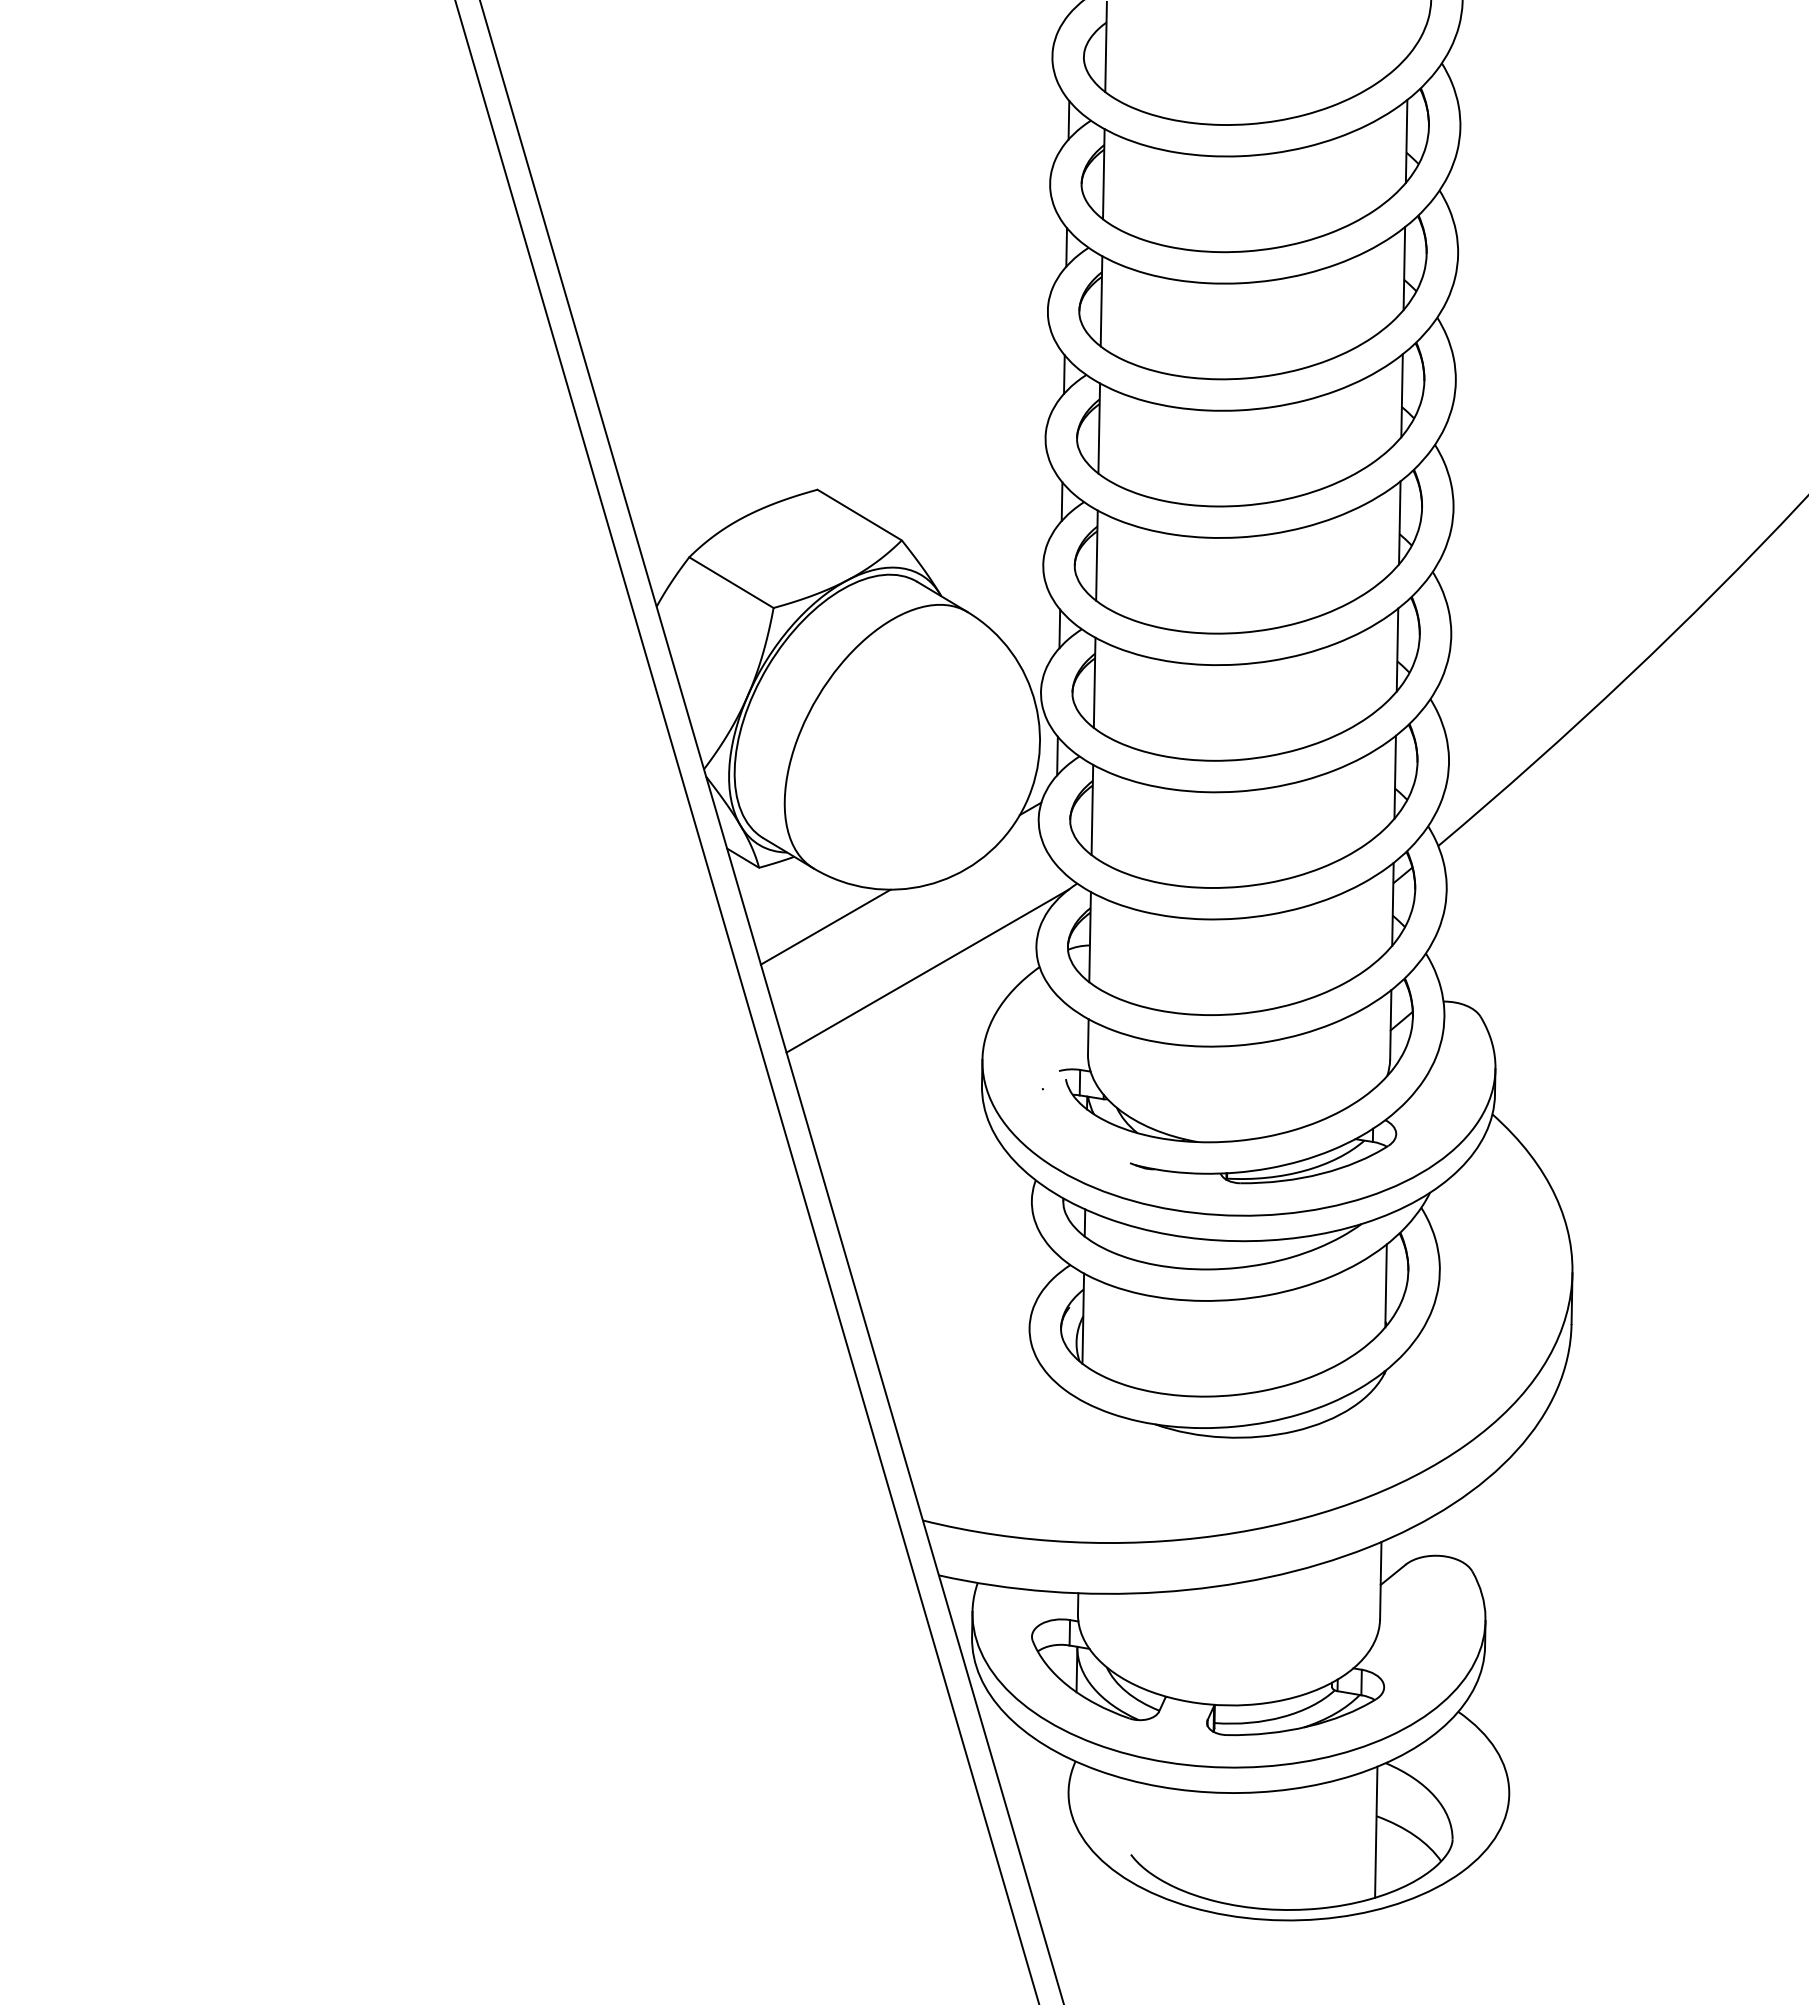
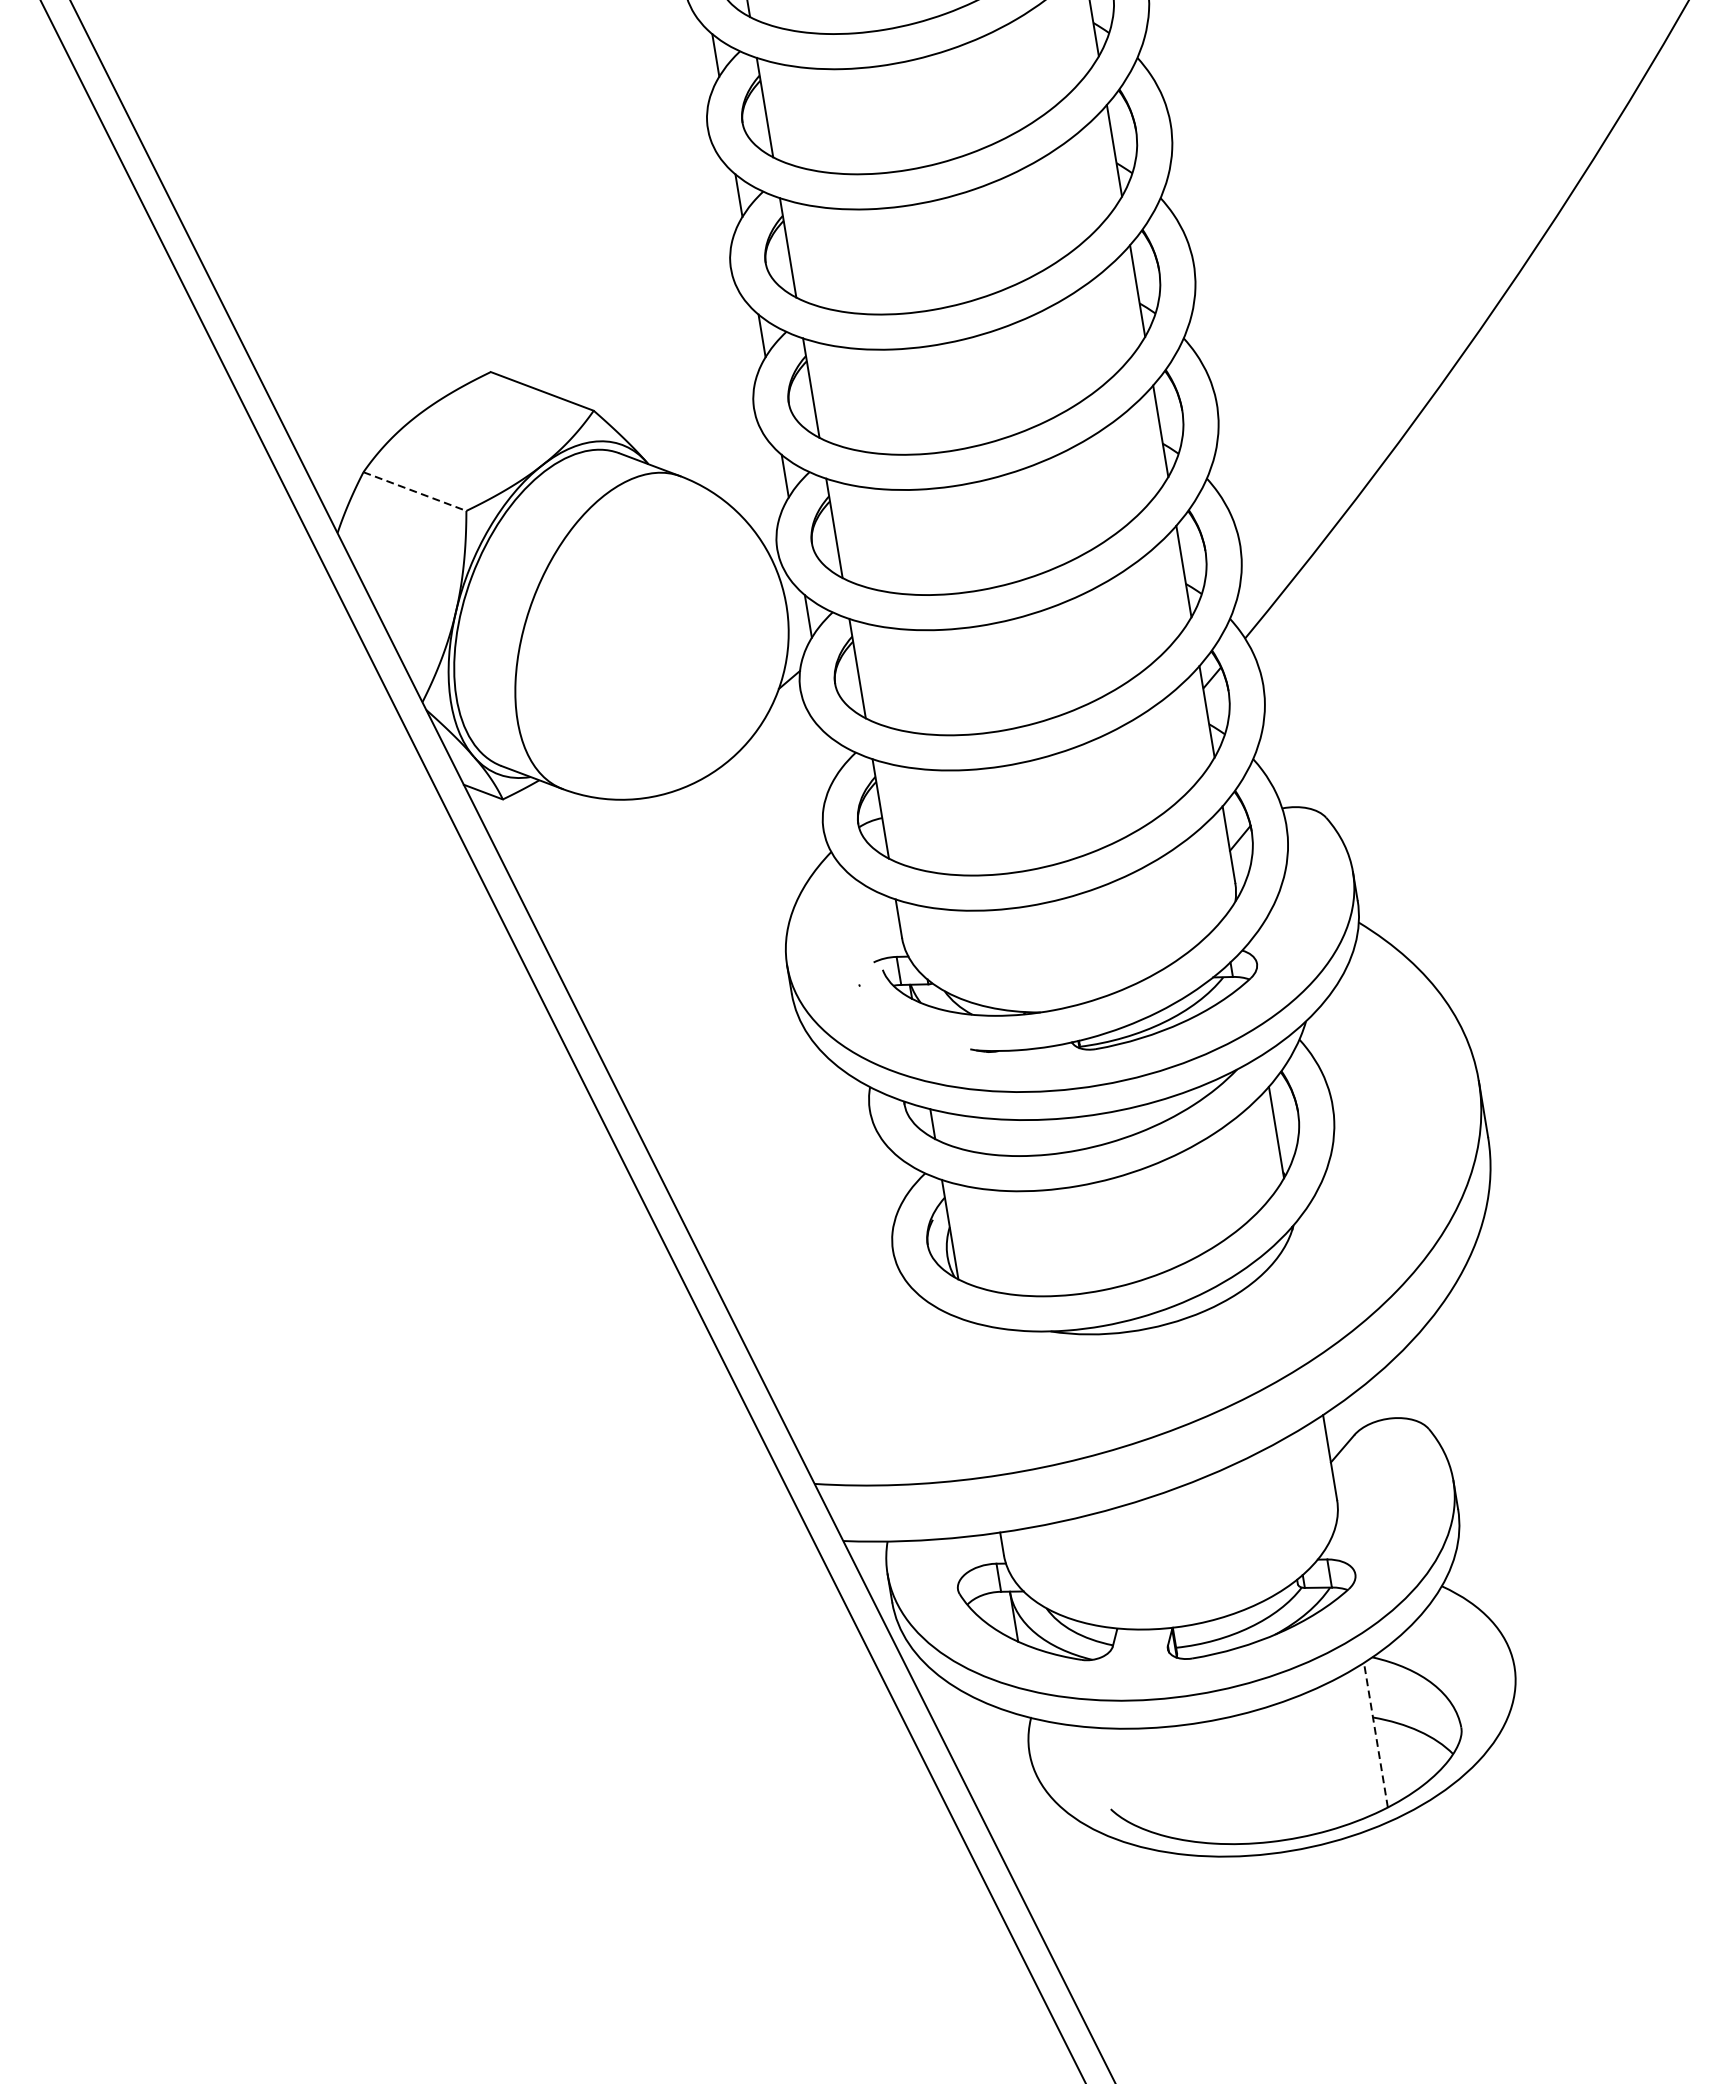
line: (731, 582) -> (414, 491), solid -> dashed
line: (825, 926) -> (587, 850), removed
line: (927, 970) -> (708, 878), removed
line: (1376, 1832) -> (1376, 1735), solid -> dashed

